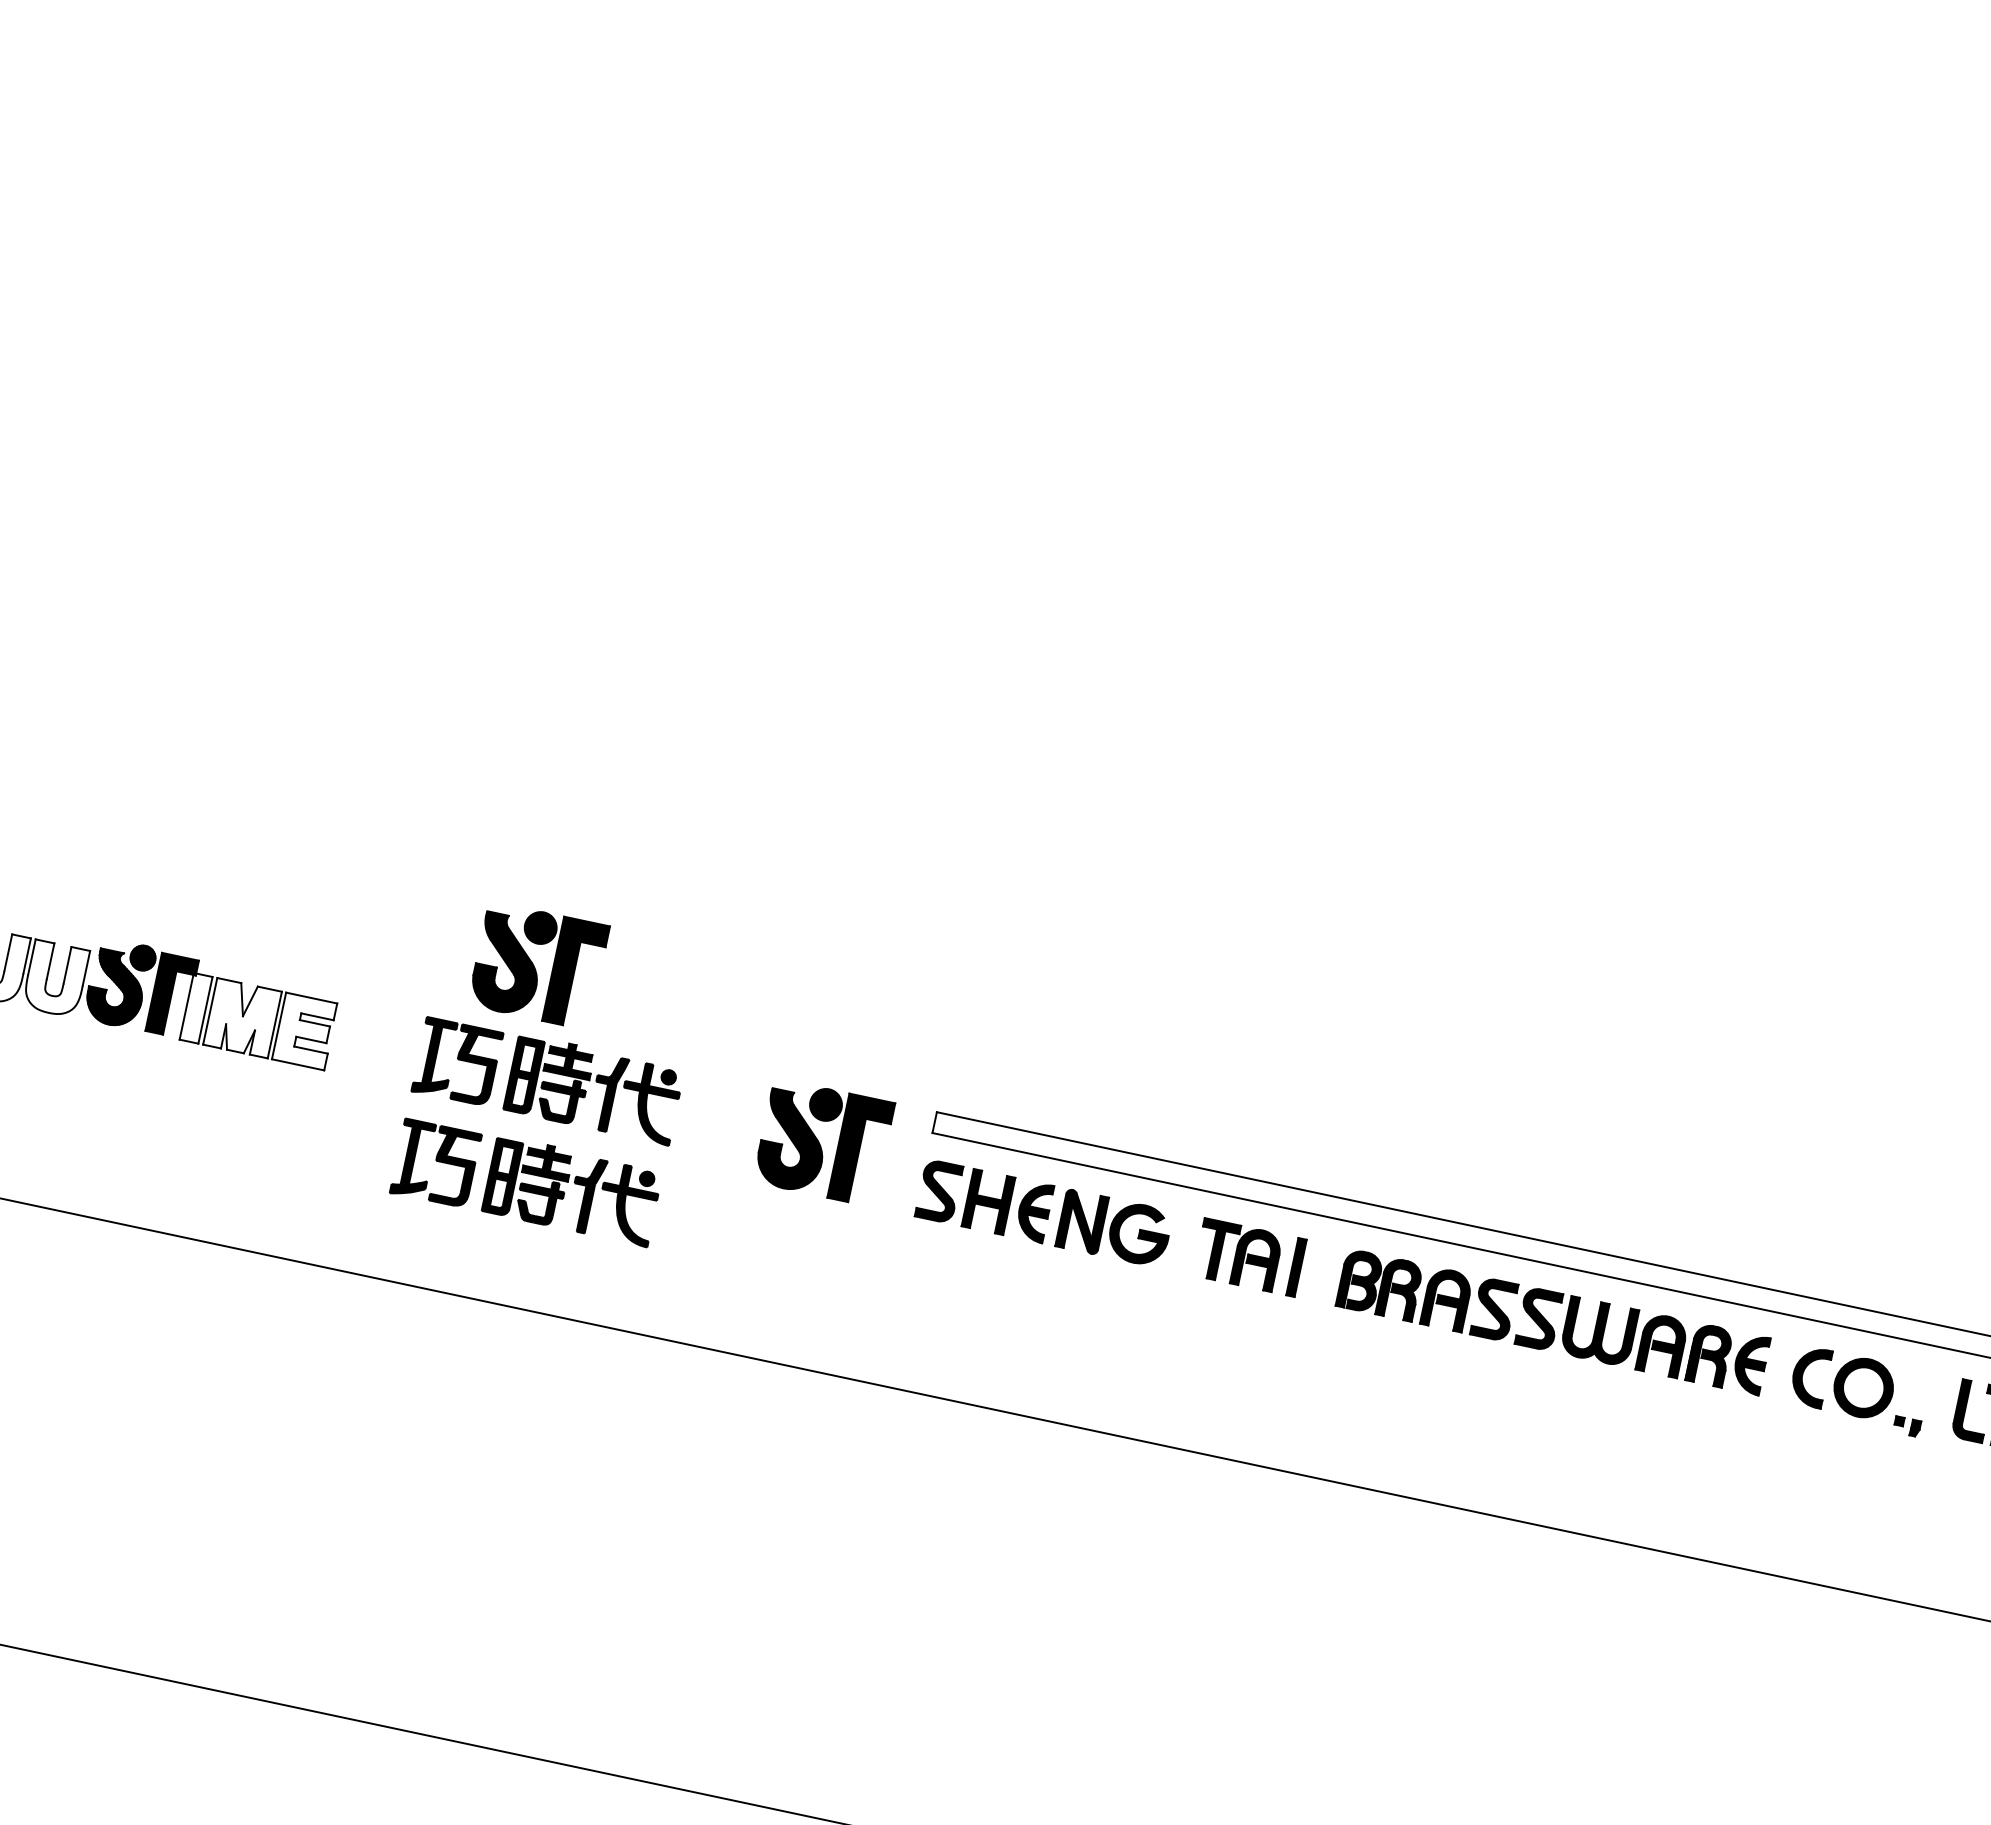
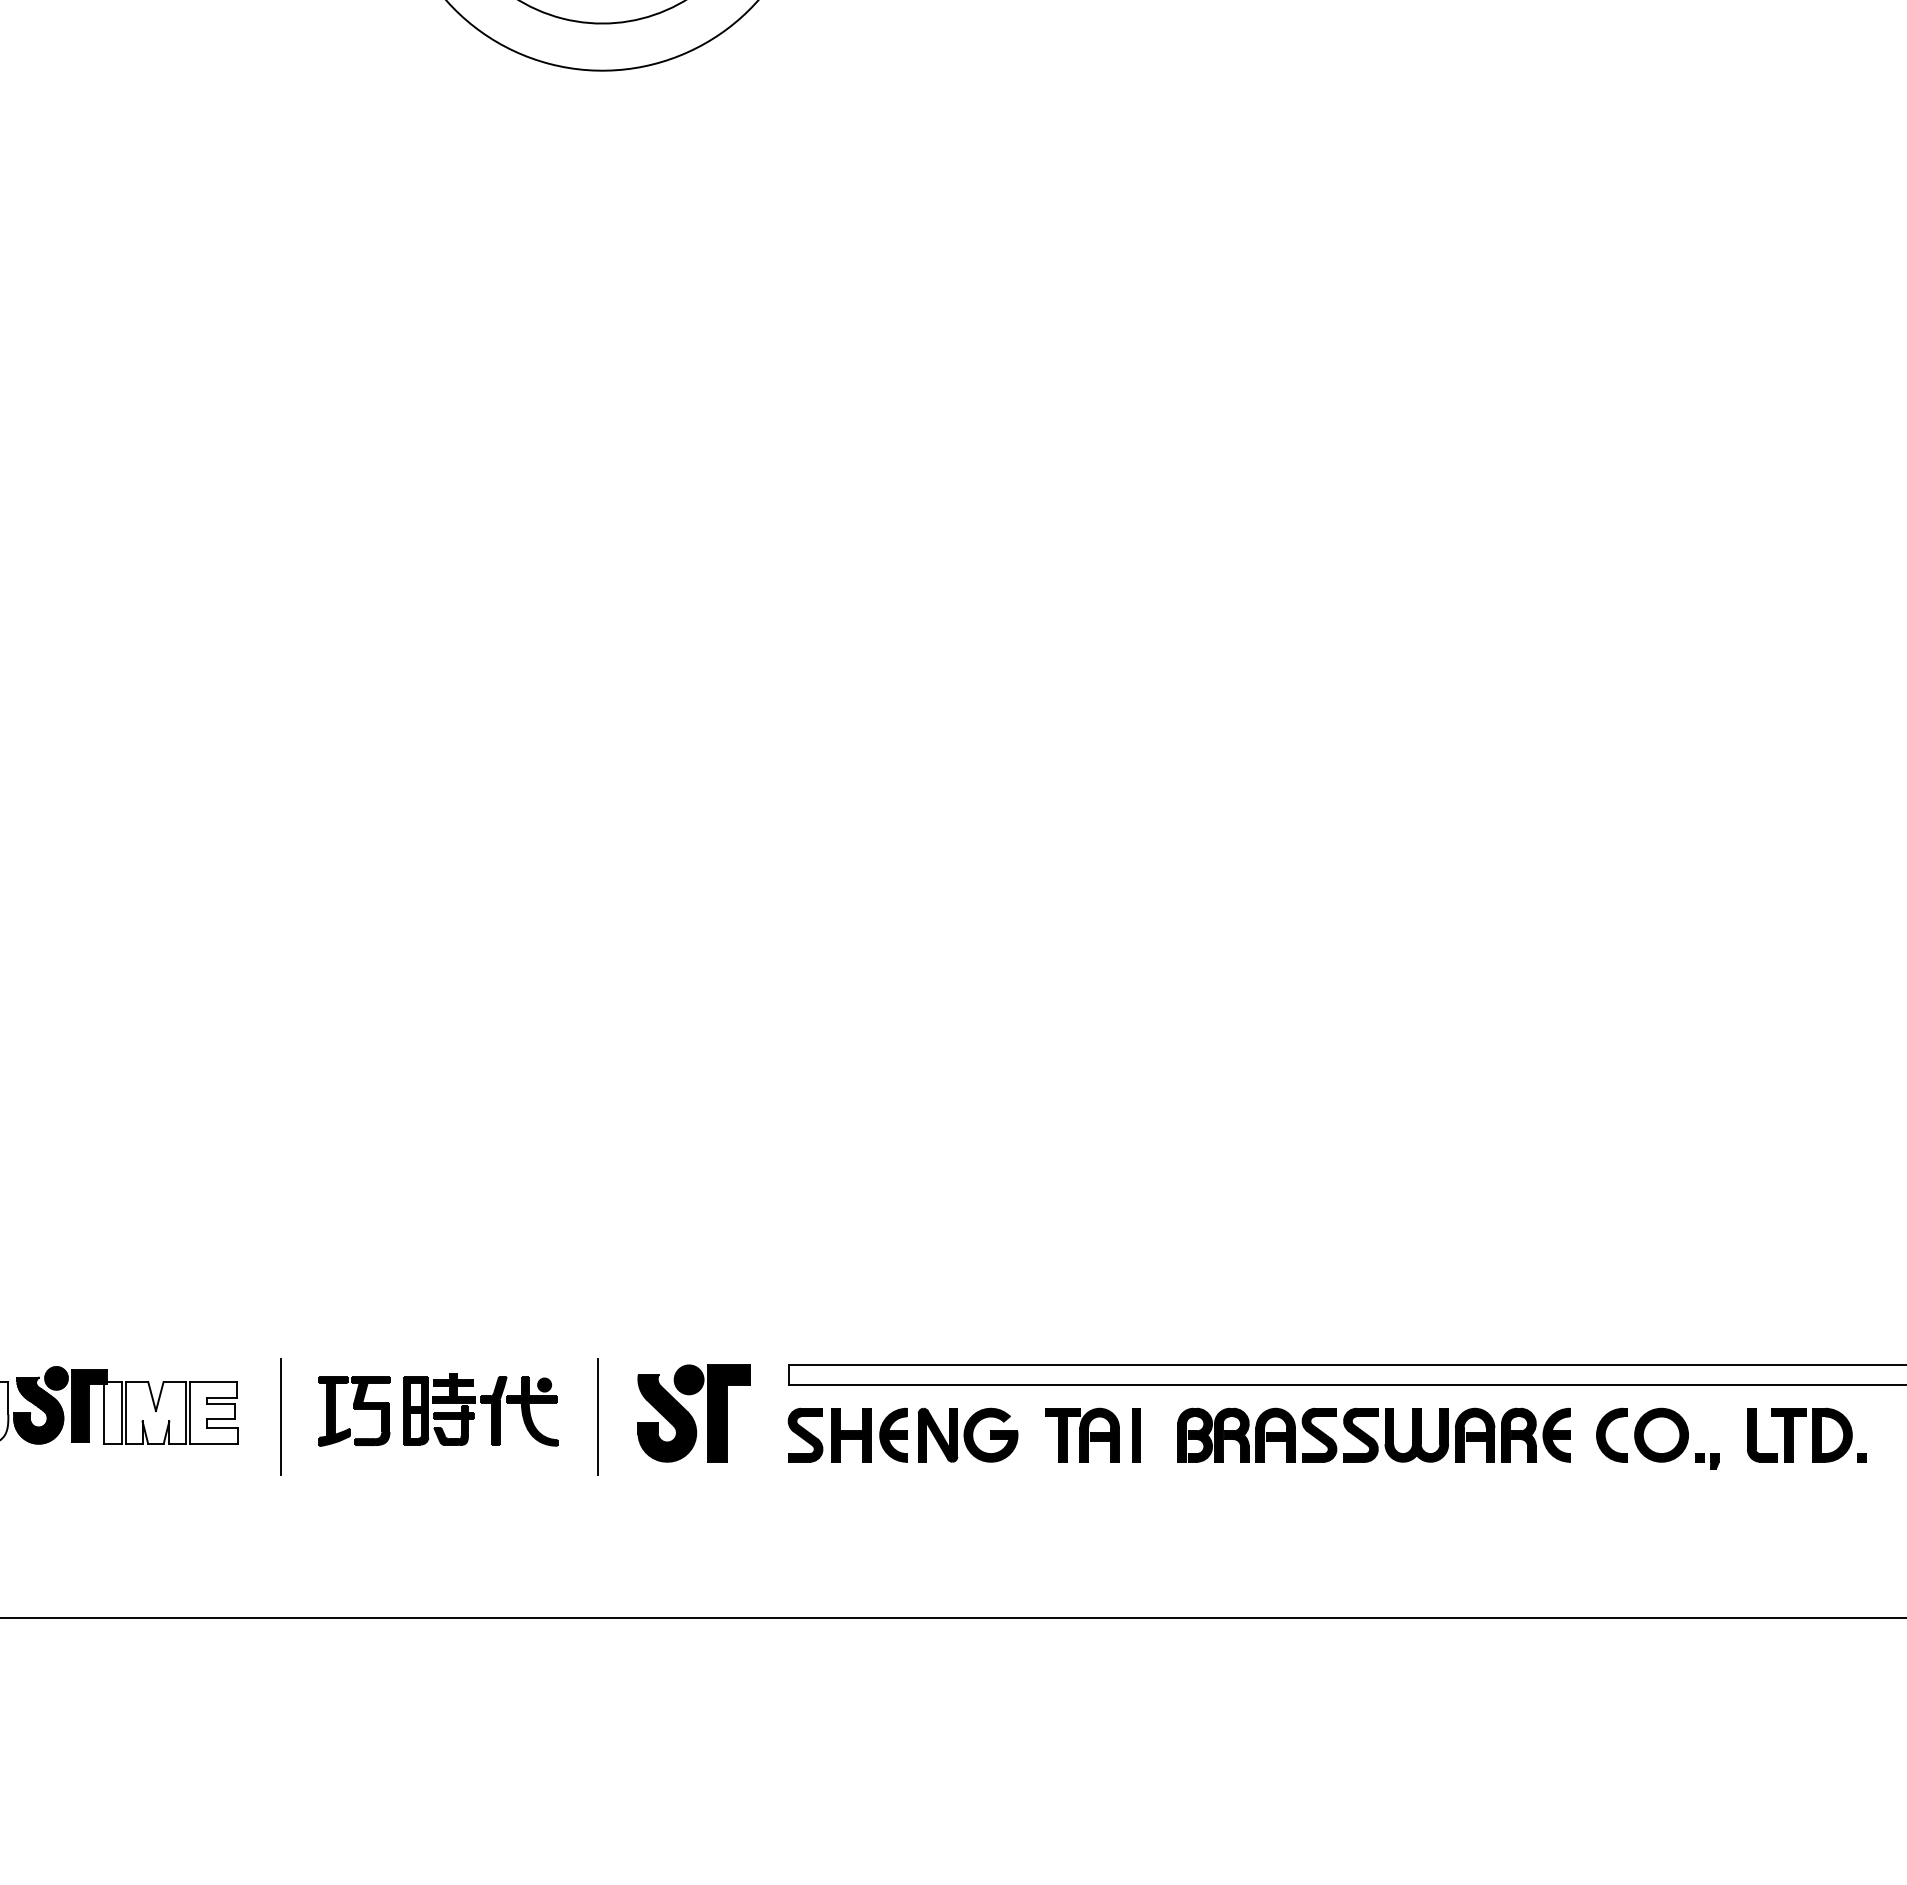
part: (537, 965) -> (407, 1310), removed
line: (376, 1050) -> (280, 1416), added
line: (719, 1123) -> (598, 1416), added
part: (526, 1180) -> (438, 1503), removed

